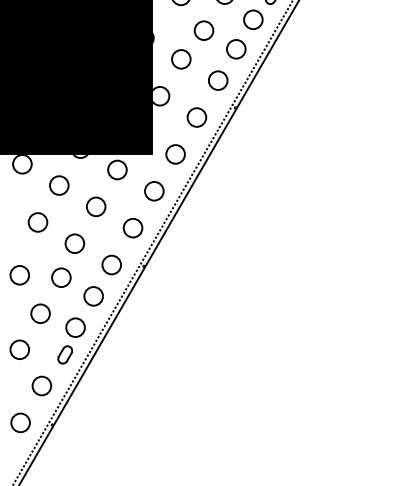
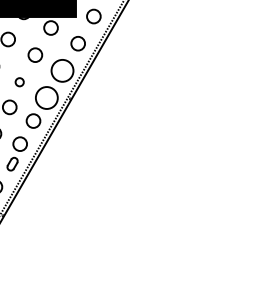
circle: (132, 227) -> (62, 70), size x1.6
circle: (74, 243) -> (19, 82), size x0.6
circle: (111, 264) -> (46, 97), size x1.6

